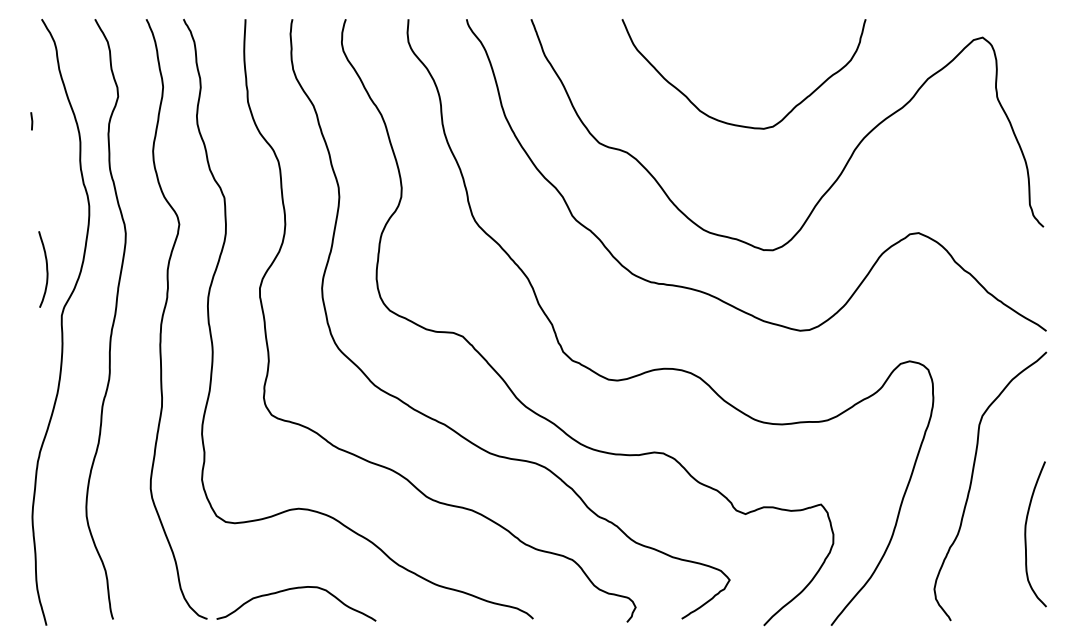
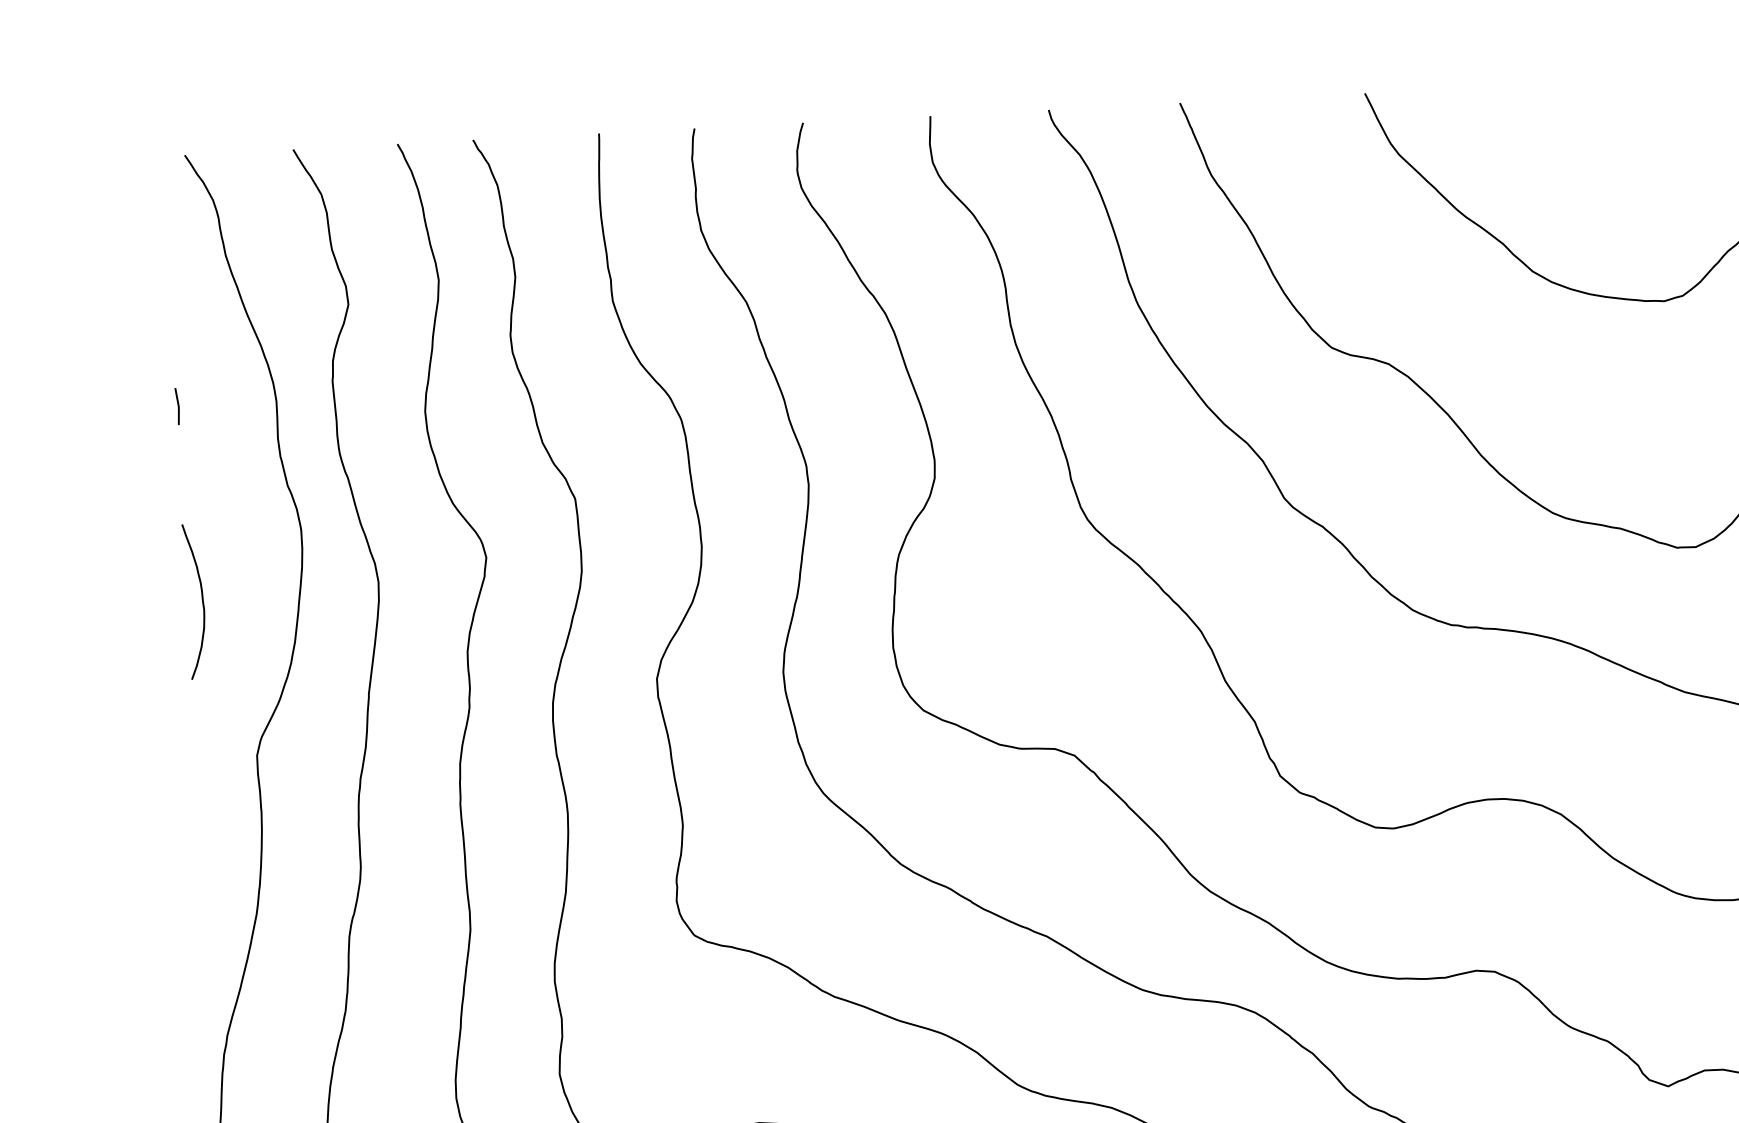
line: (31, 121) -> (177, 406), moved
curve: (46, 269) -> (201, 601), moved

